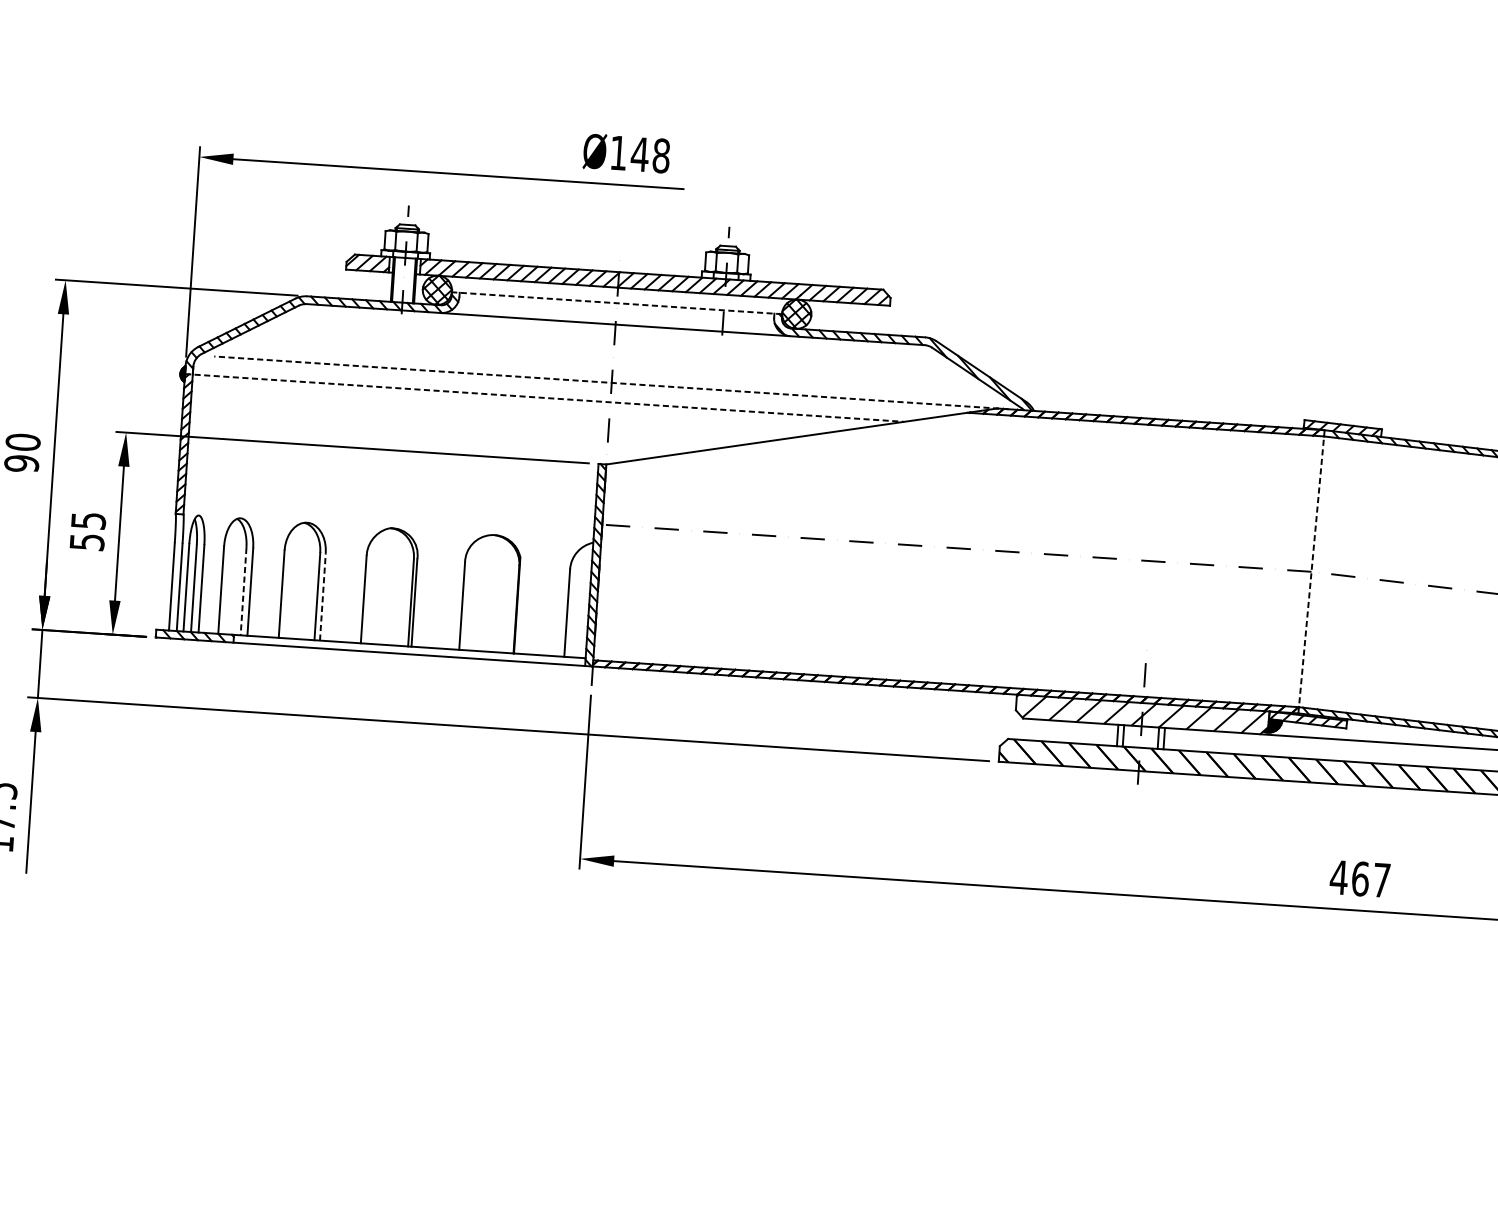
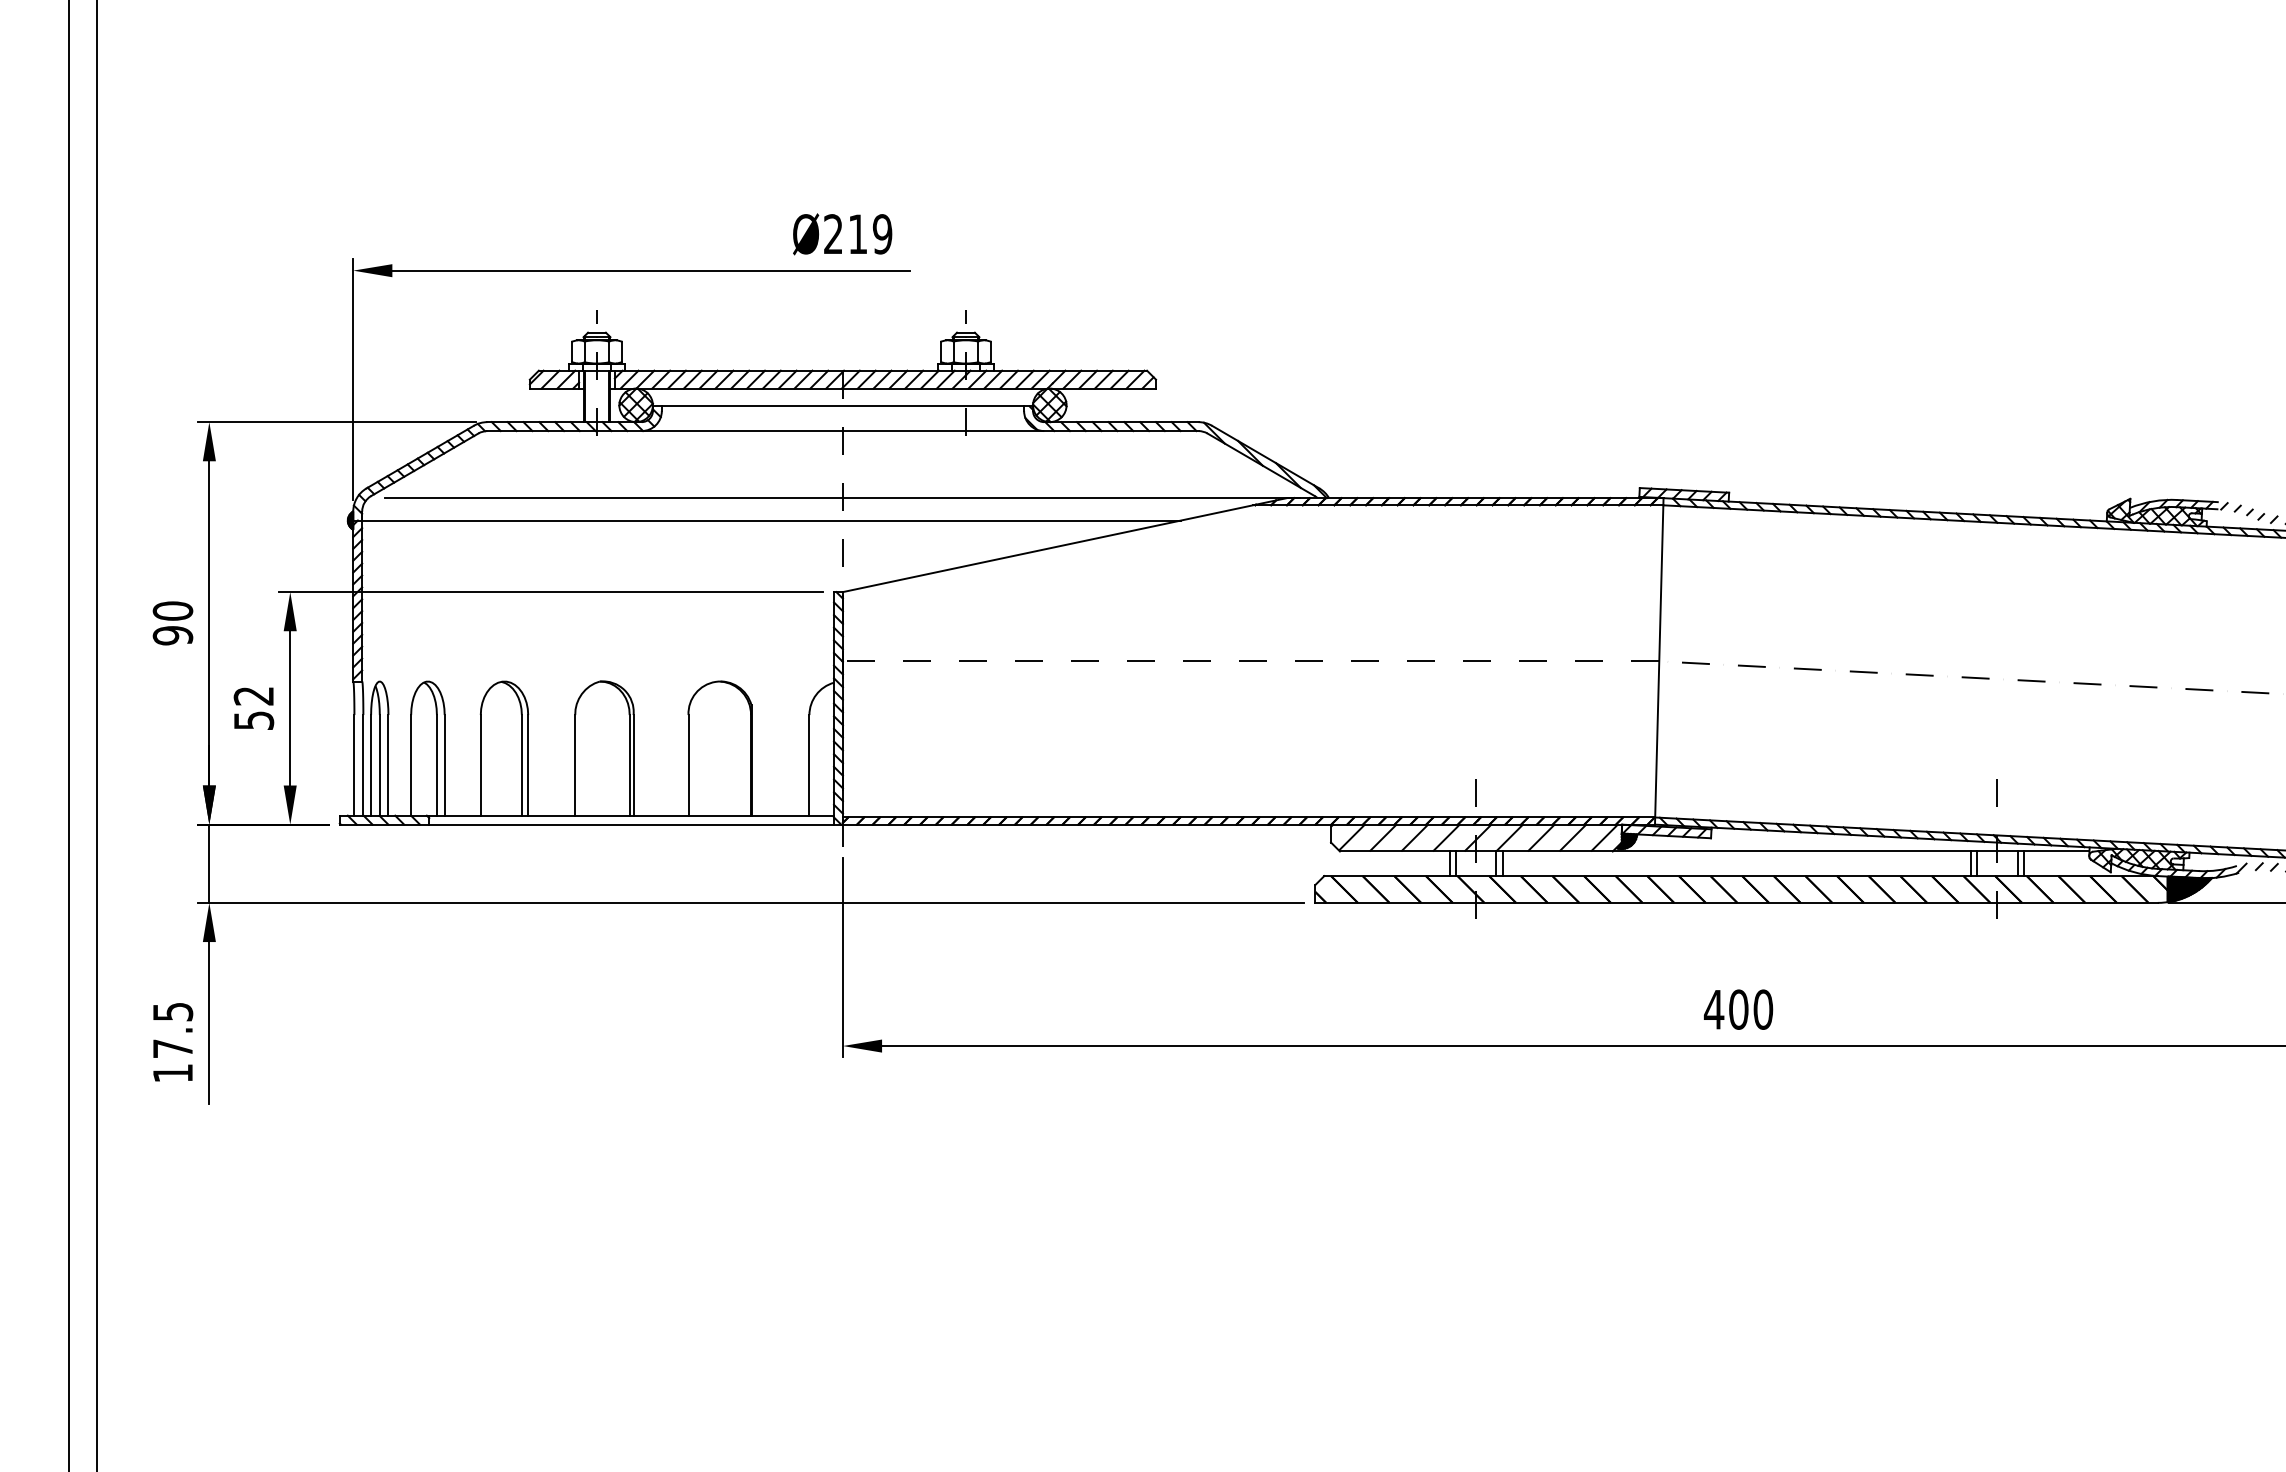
text: (640, 154) -> (858, 234), Ø148 -> Ø219
line: (616, 303) -> (842, 406), dashed -> solid
line: (611, 383) -> (842, 498), dashed -> solid
line: (544, 397) -> (767, 520), dashed -> solid
text: (88, 521) -> (253, 696), 55 -> 52
line: (1311, 571) -> (1659, 661), dashed -> solid
line: (243, 591) -> (436, 765), dashed -> solid
line: (323, 596) -> (528, 764), dashed -> solid
text: (1371, 879) -> (1751, 1009), 467 -> 400

